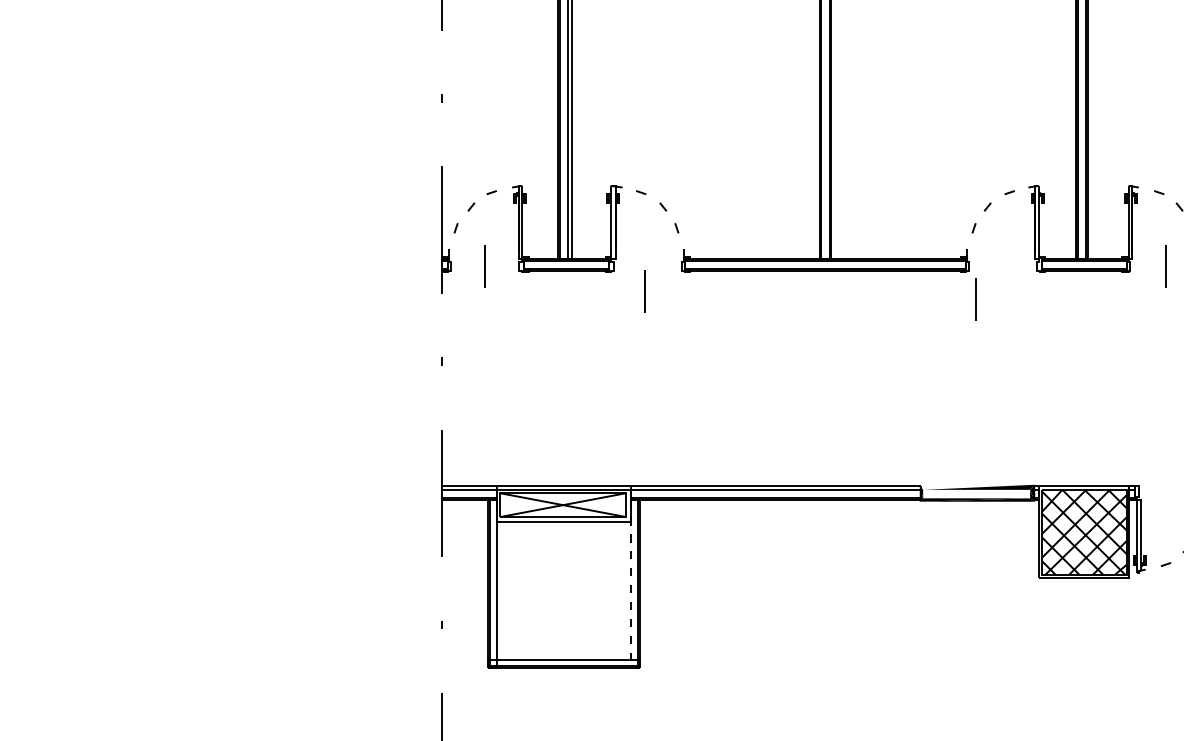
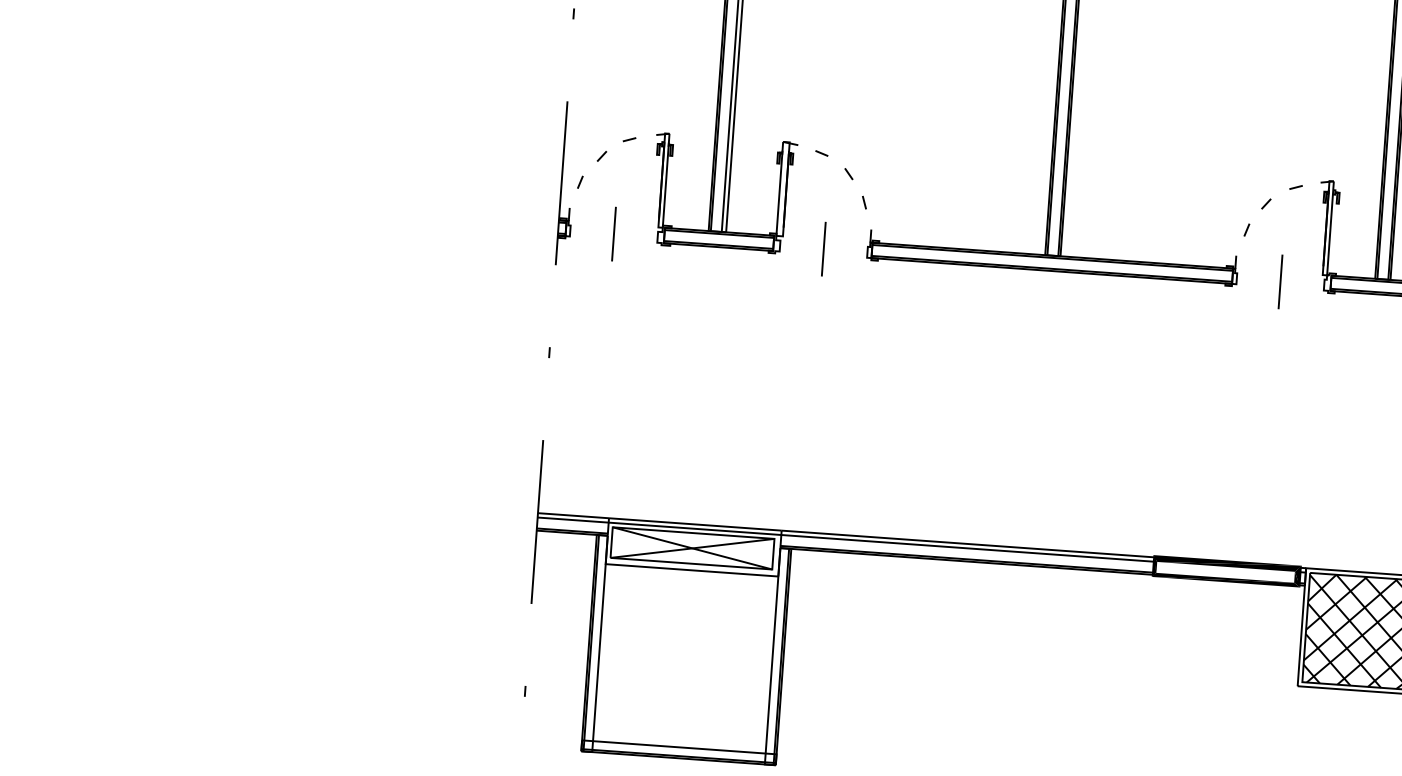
line: (644, 291) -> (823, 249), moved
line: (975, 299) -> (1279, 281), moved
fill: (977, 486) -> (1227, 562), added
line: (631, 589) -> (772, 663), dashed -> solid

